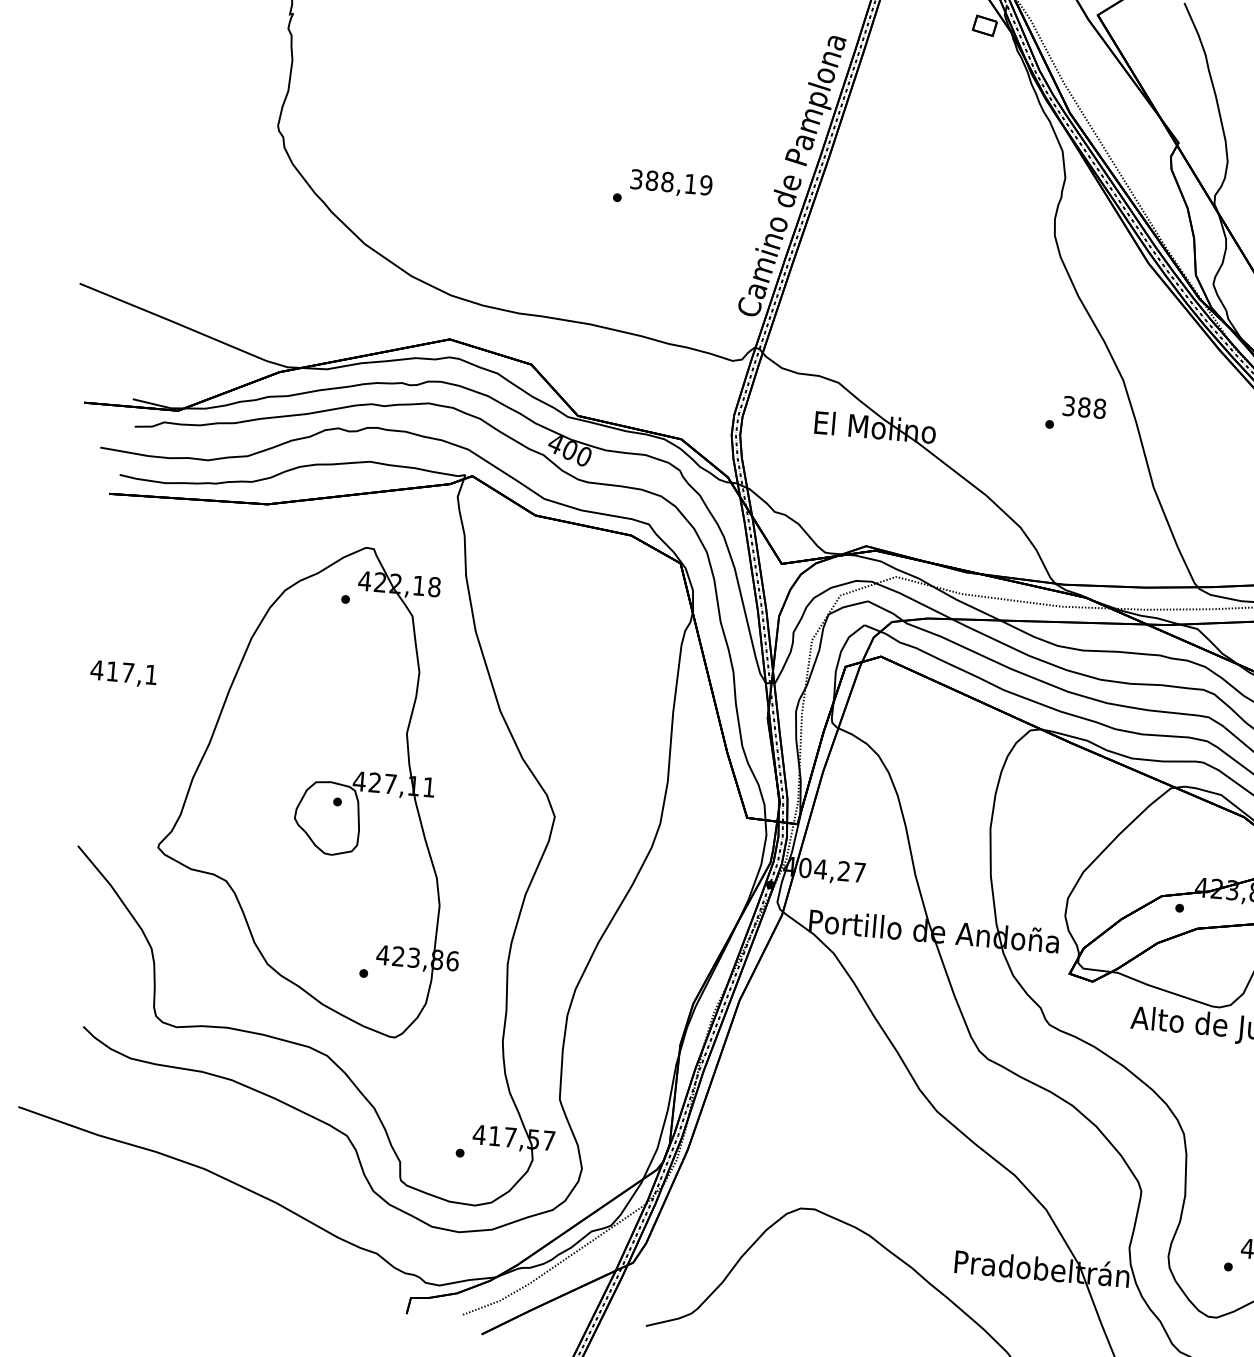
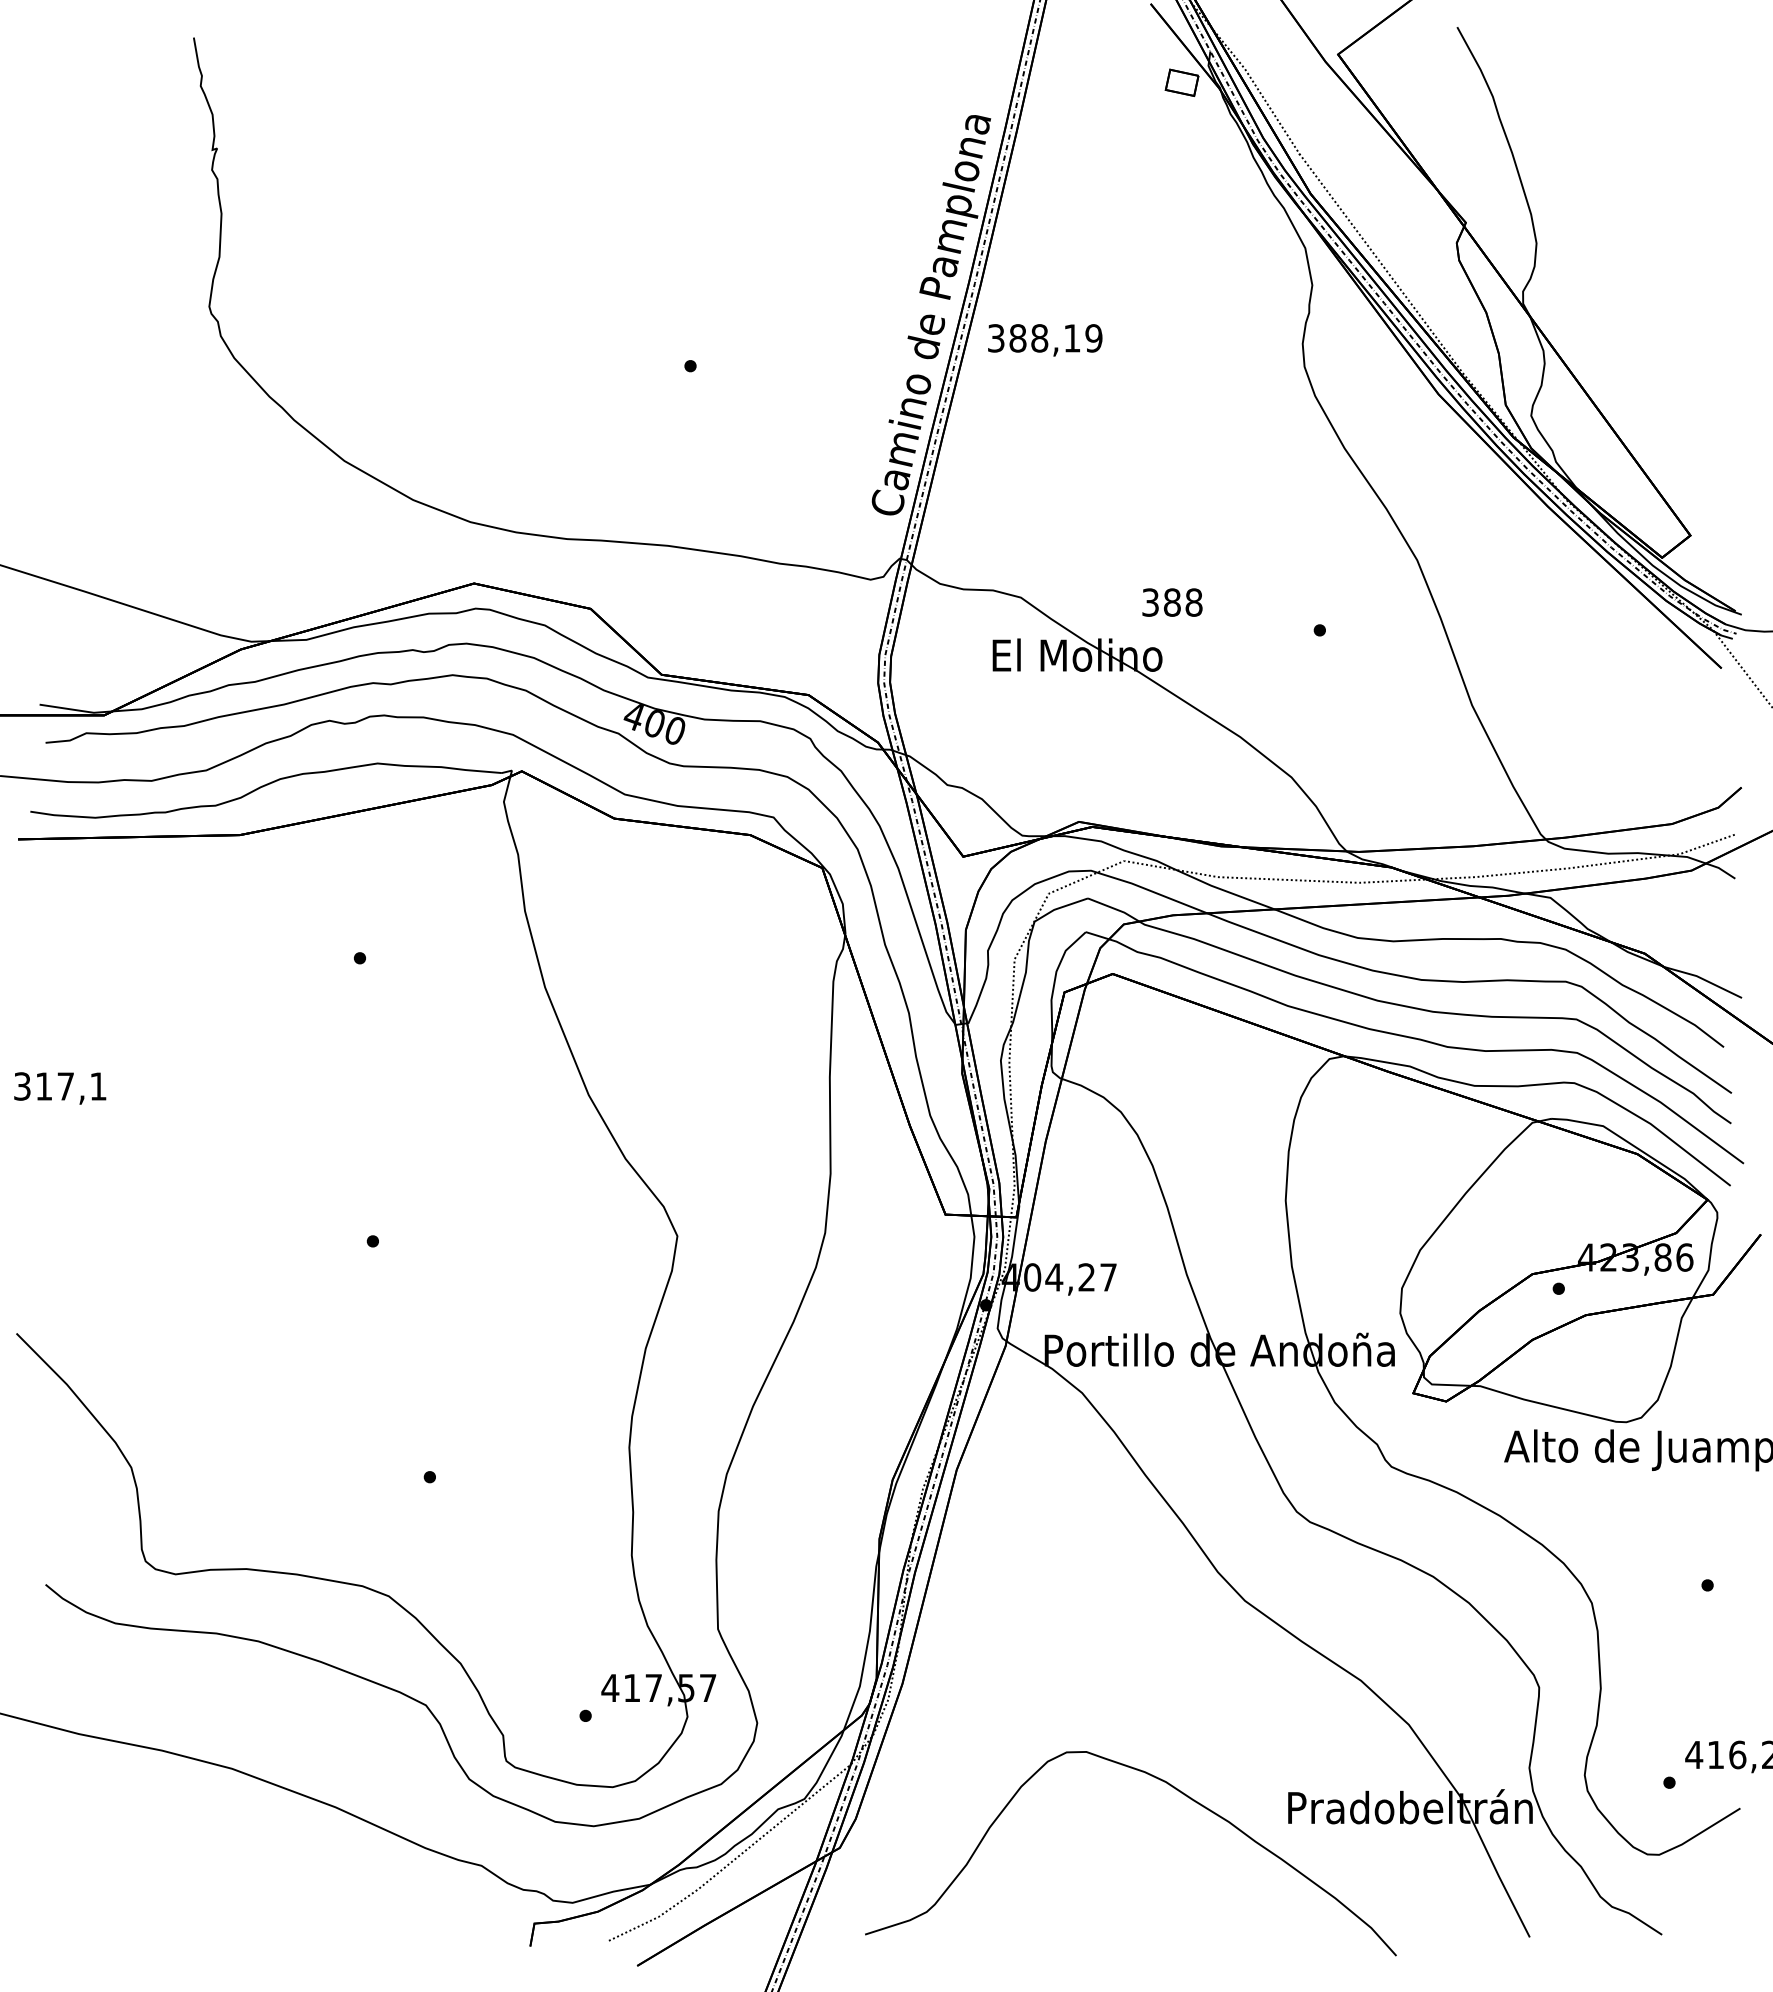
text: (671, 183) -> (1045, 340), moved
text: (1084, 407) -> (1172, 602), moved
text: (97, 670) -> (22, 1086), 417,1 -> 317,1
part: (318, 786) -> (344, 1222), removed

